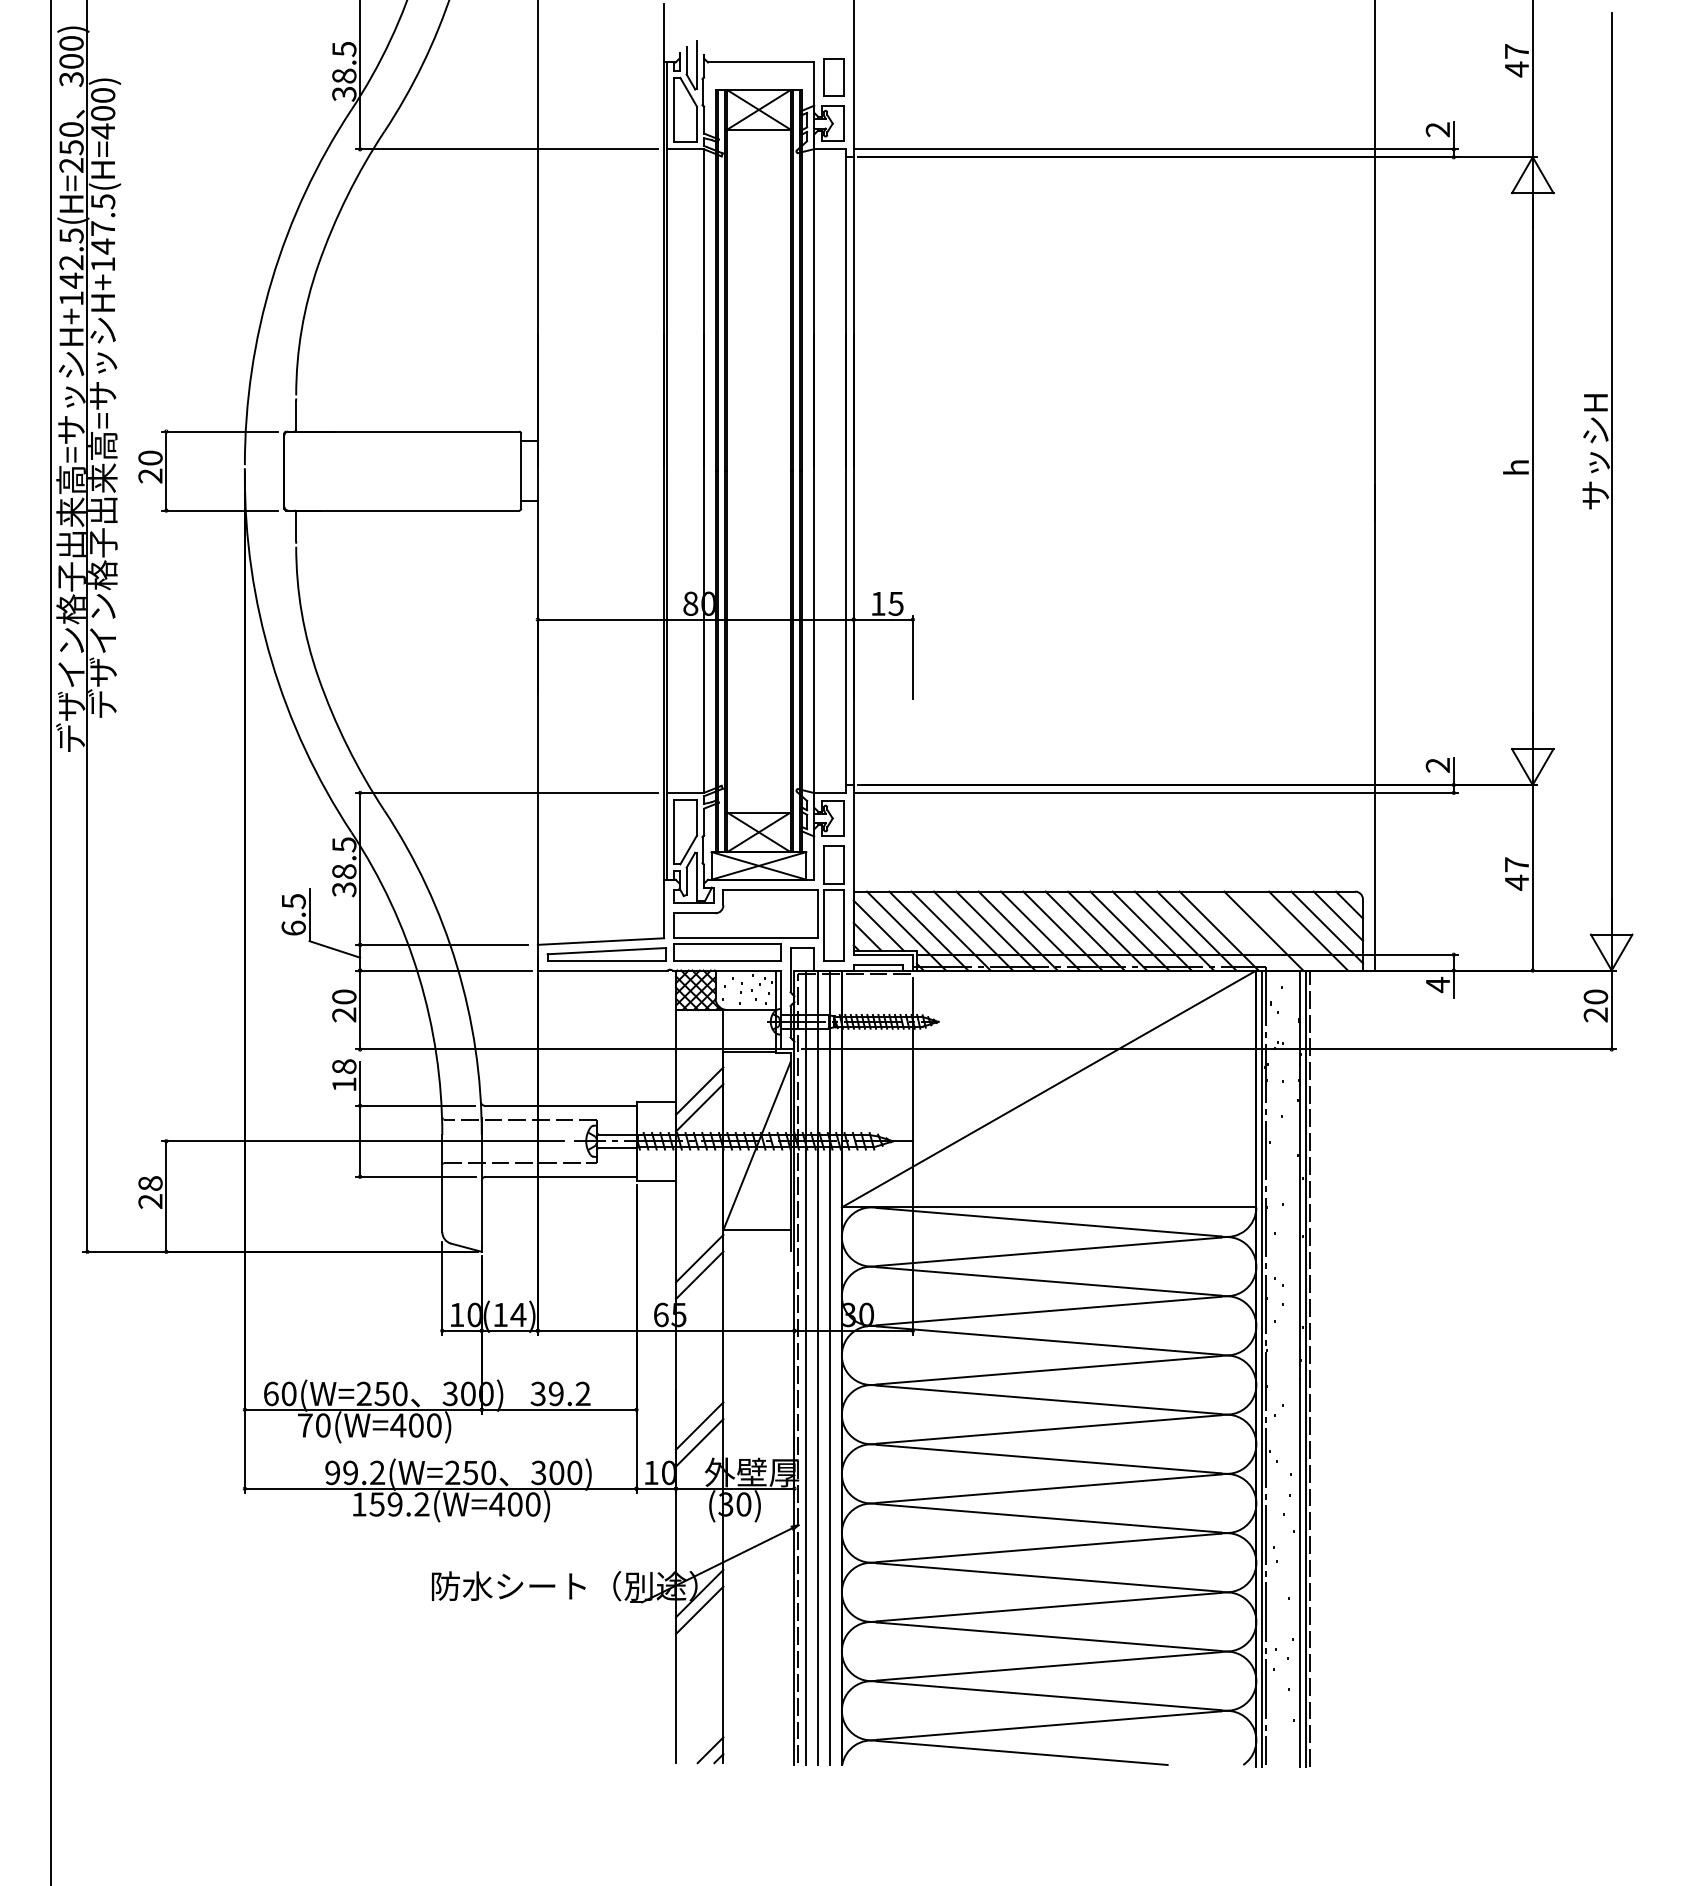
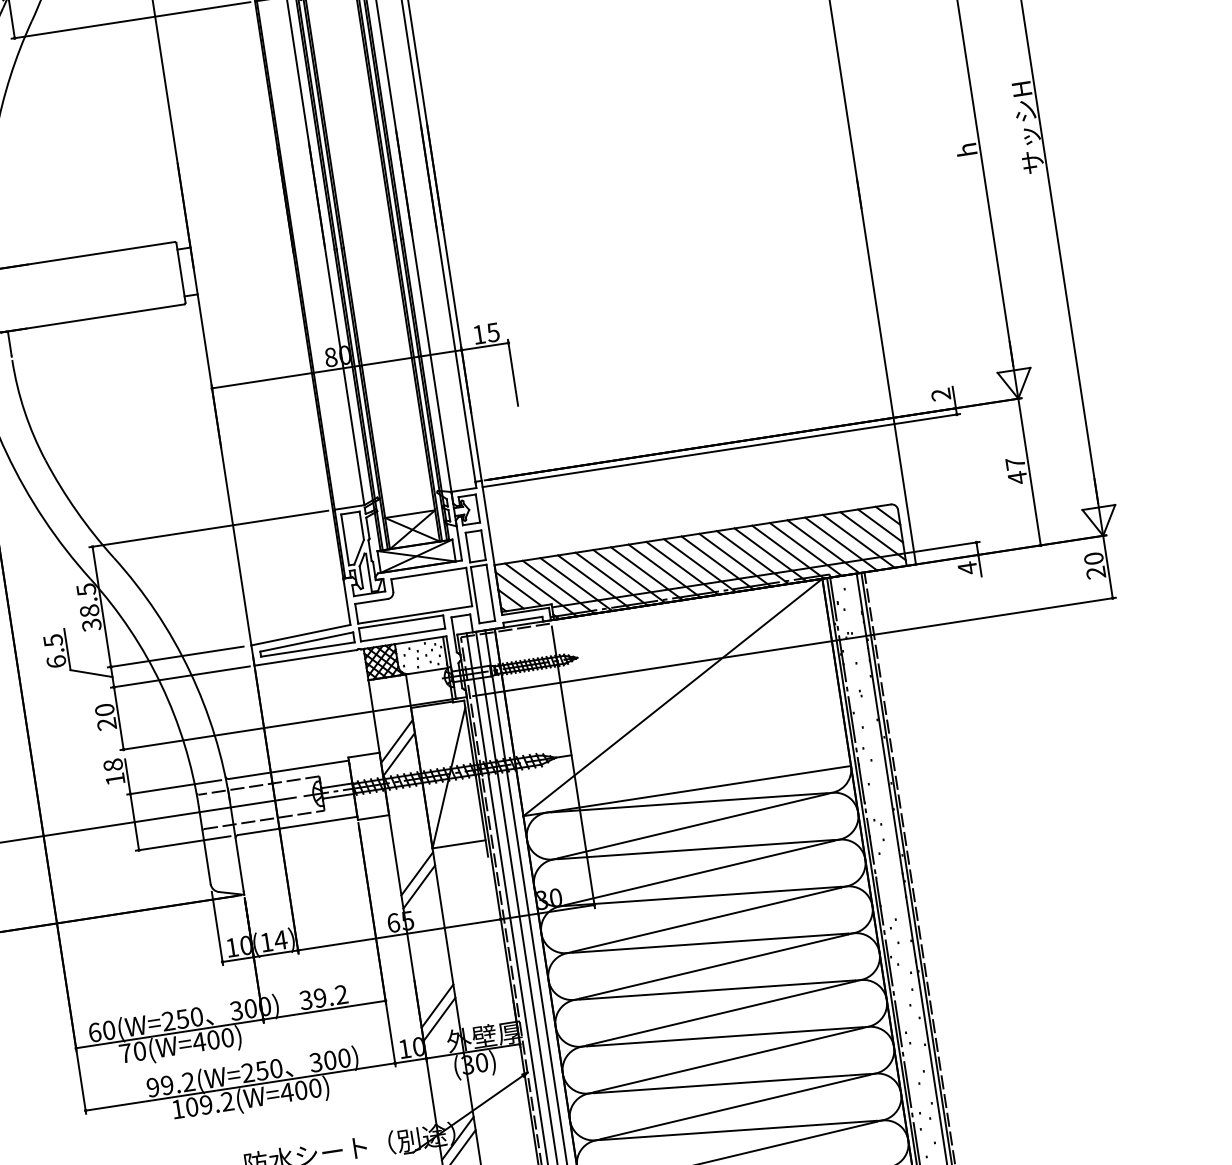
line: (1241, 930) -> (805, 548), added
line: (1285, 930) -> (840, 543), added
text: (376, 1504) -> (191, 1107), 159.2(W=400) -> 109.2(W=400)

